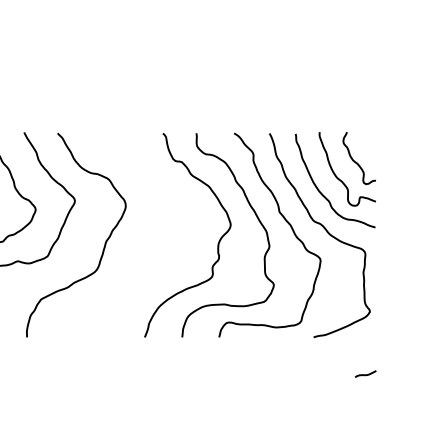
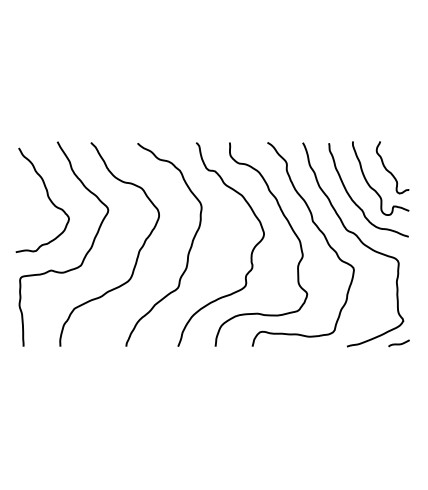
curve: (154, 244) -> (187, 253), added
curve: (365, 374) -> (398, 343), moved

